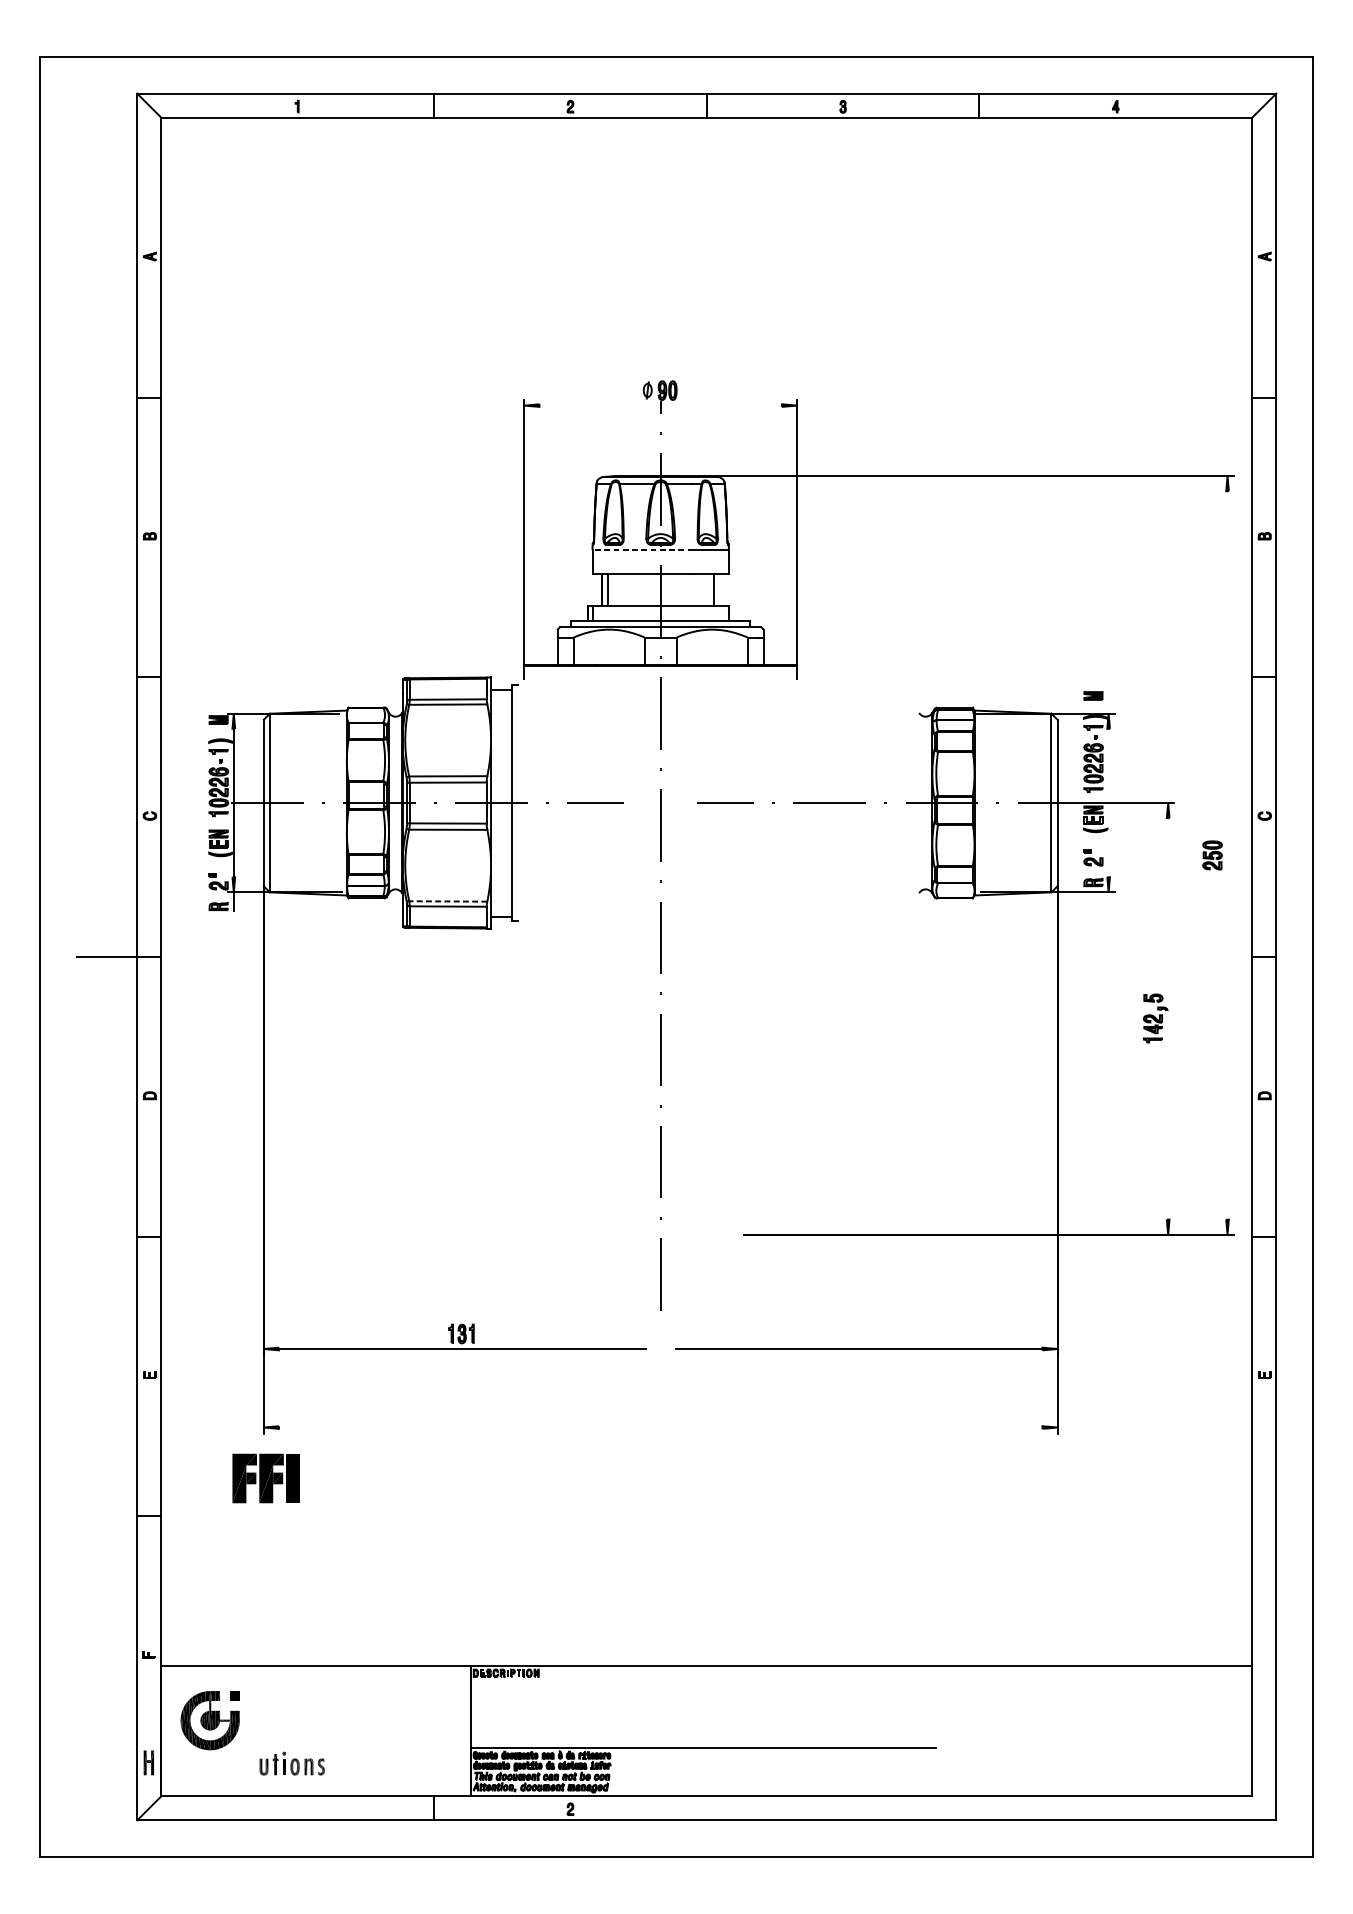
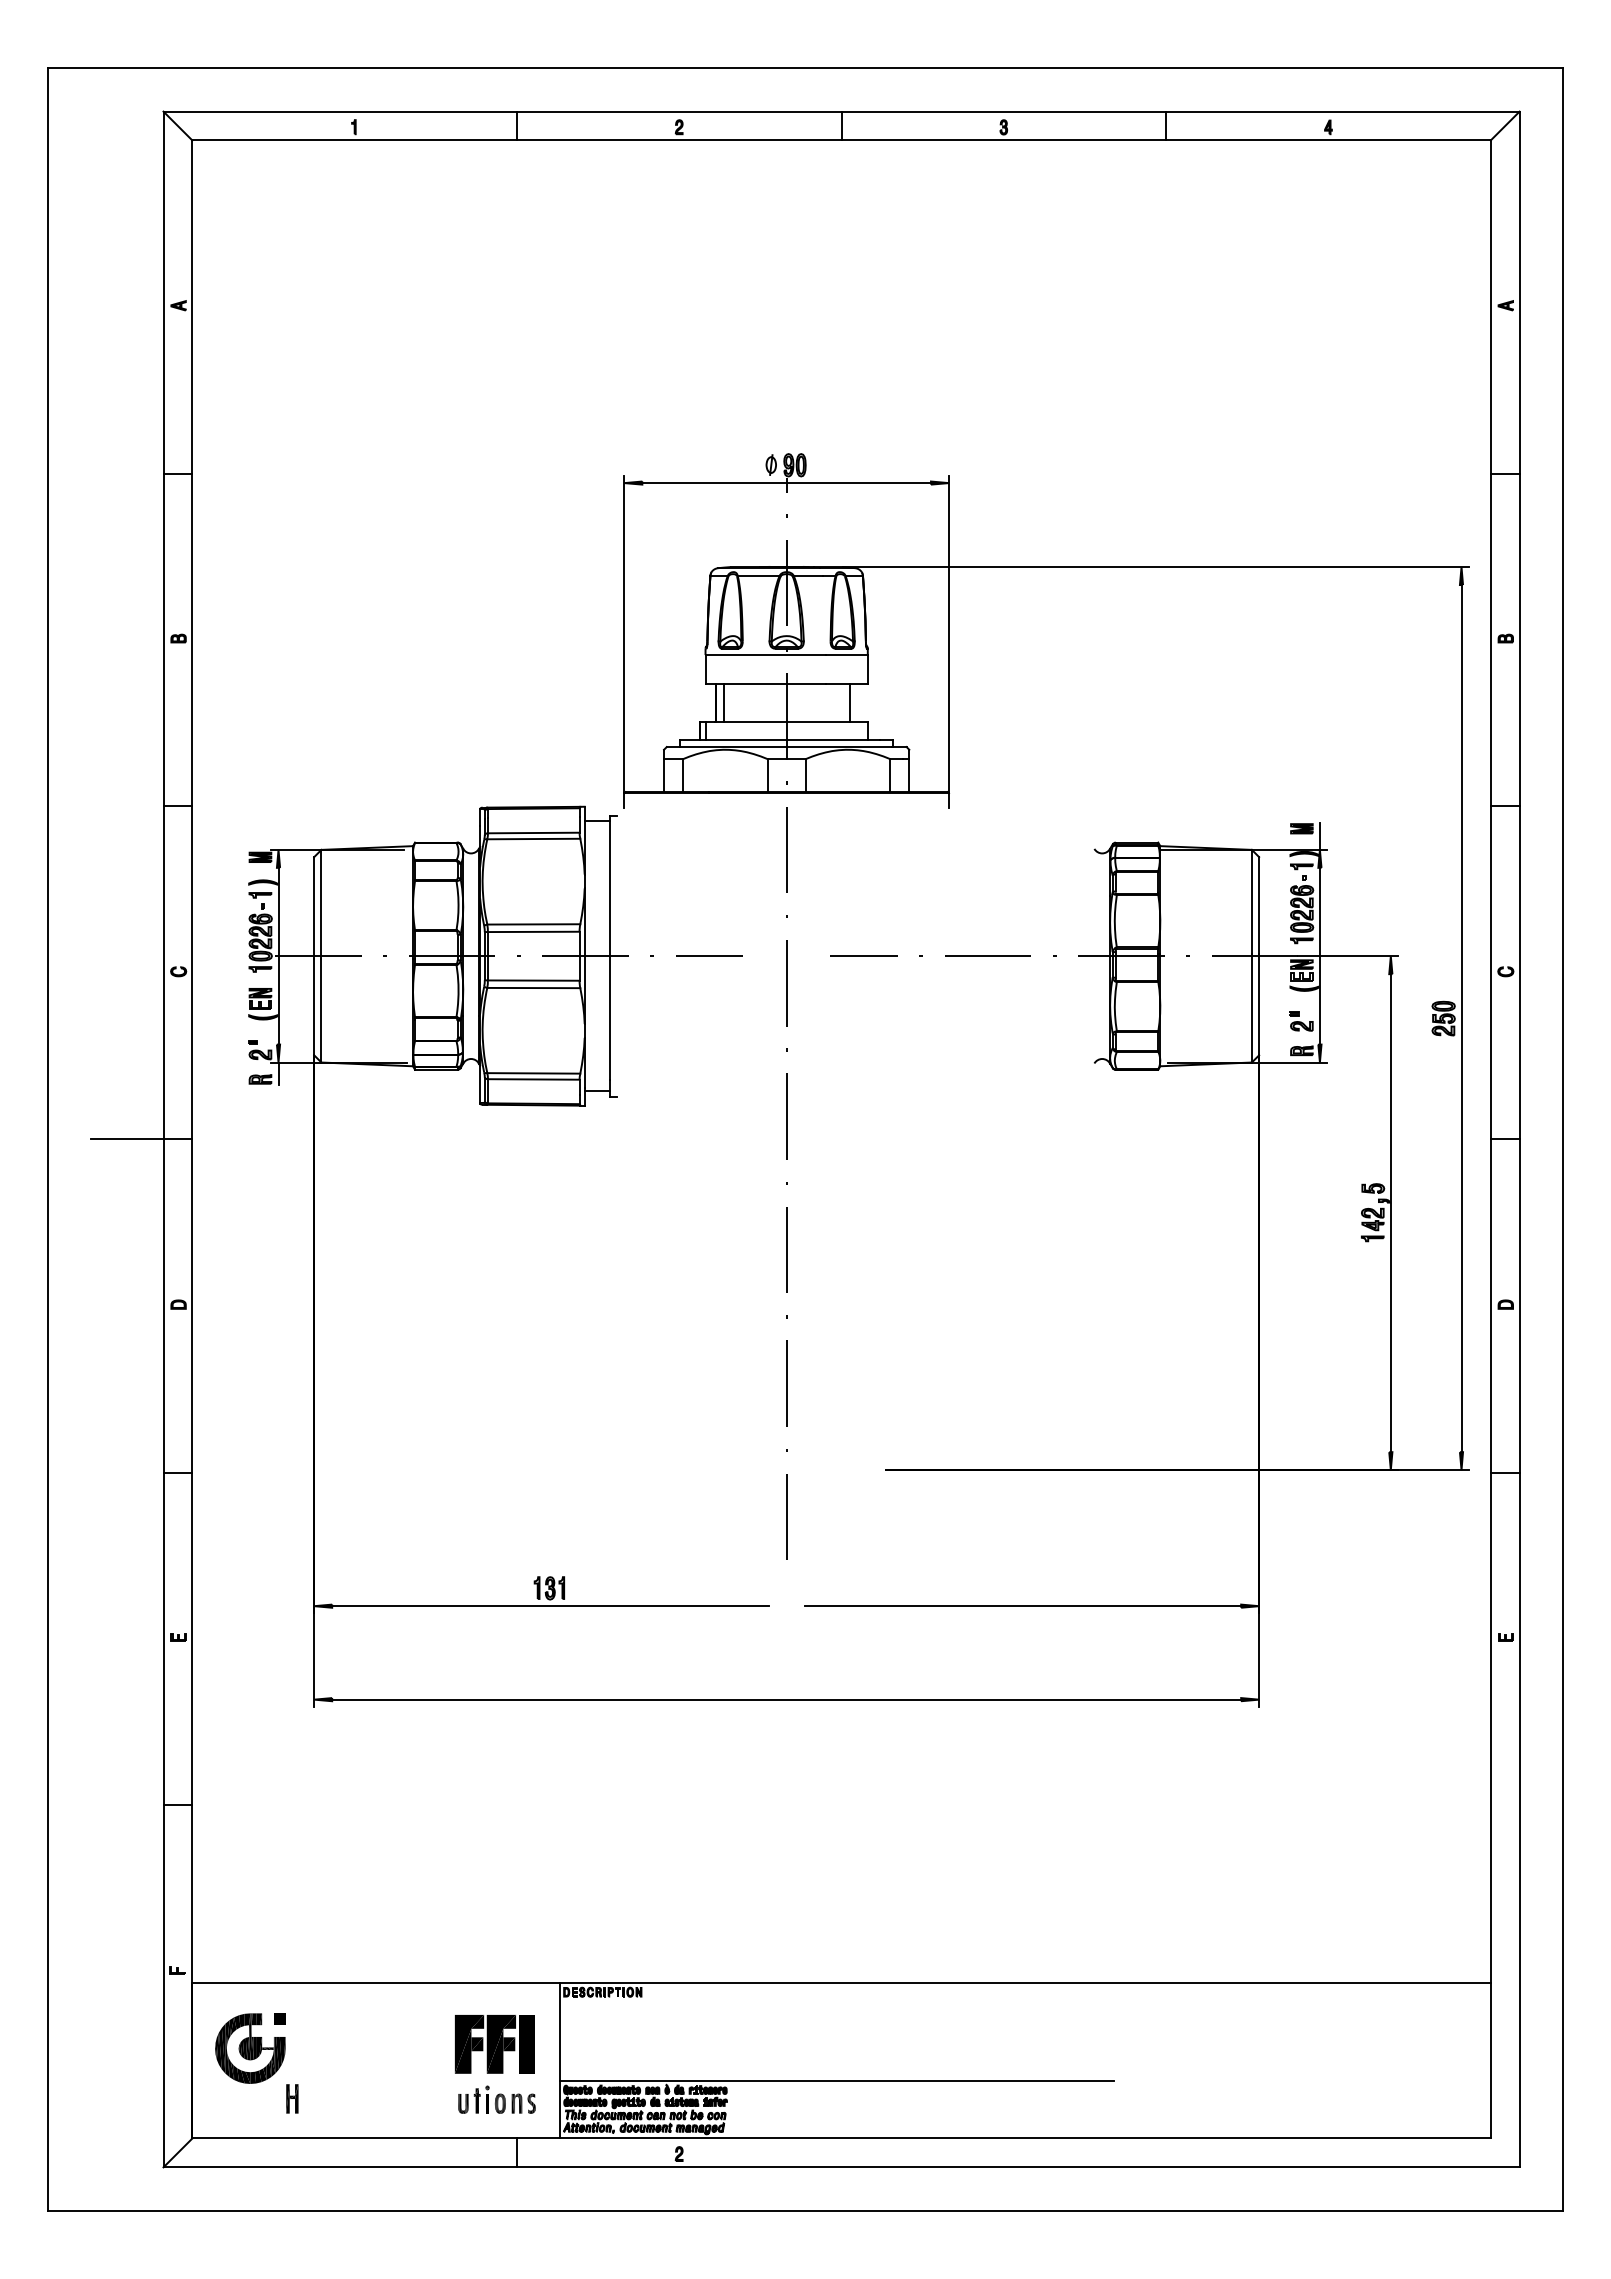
line: (660, 405) -> (786, 483), added
line: (642, 550) -> (765, 655), dashed -> solid
line: (1108, 702) -> (1319, 836), added
line: (1108, 802) -> (1319, 955), added
line: (1227, 855) -> (1461, 1018), added
line: (448, 901) -> (533, 1073), dashed -> solid
line: (1167, 1019) -> (1390, 1213), added
line: (660, 1427) -> (786, 1699), added
part: (265, 1478) -> (494, 2044), moved
part: (148, 1762) -> (292, 2098), moved
part: (291, 1763) -> (496, 2099), moved

